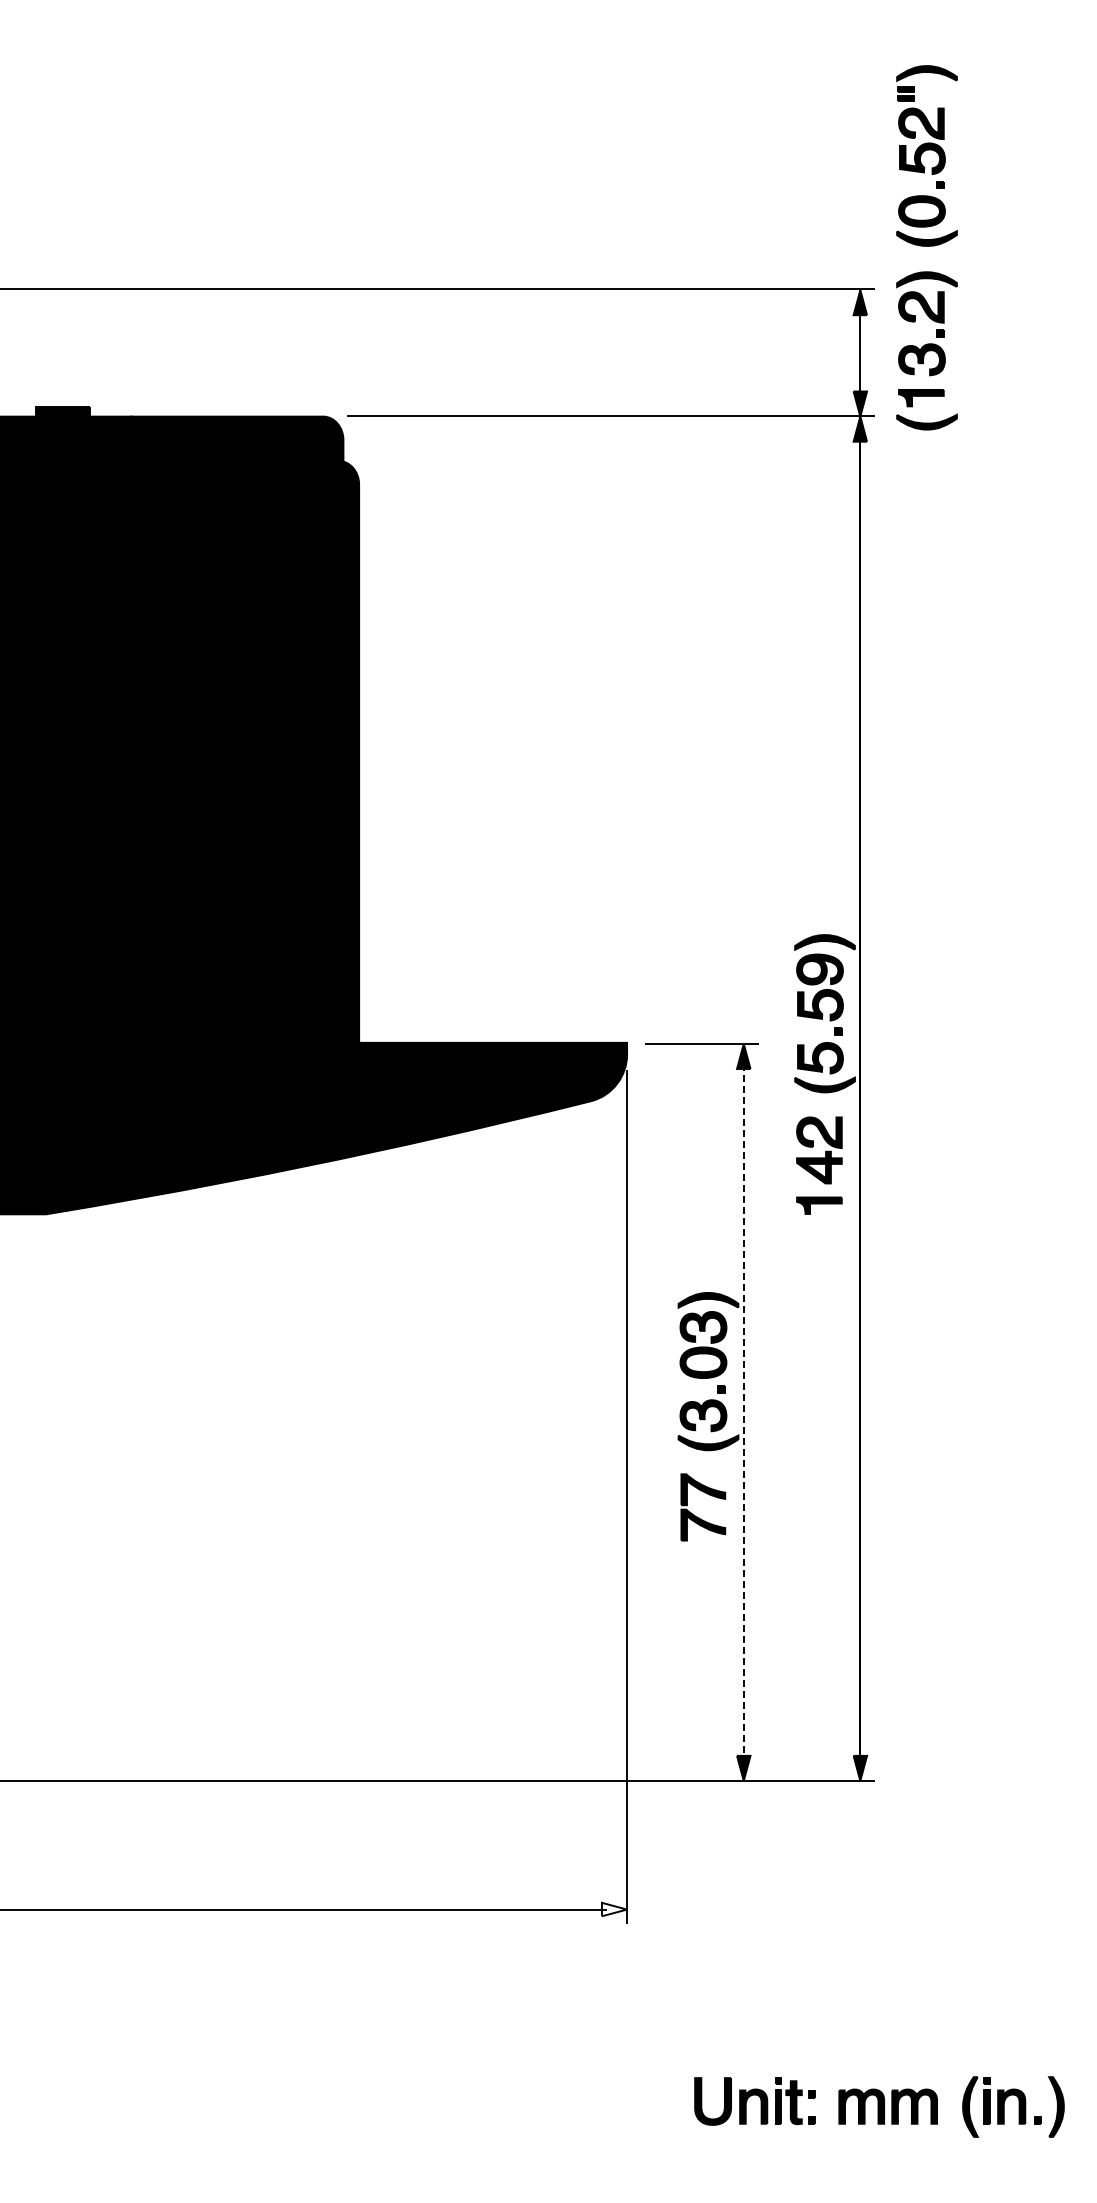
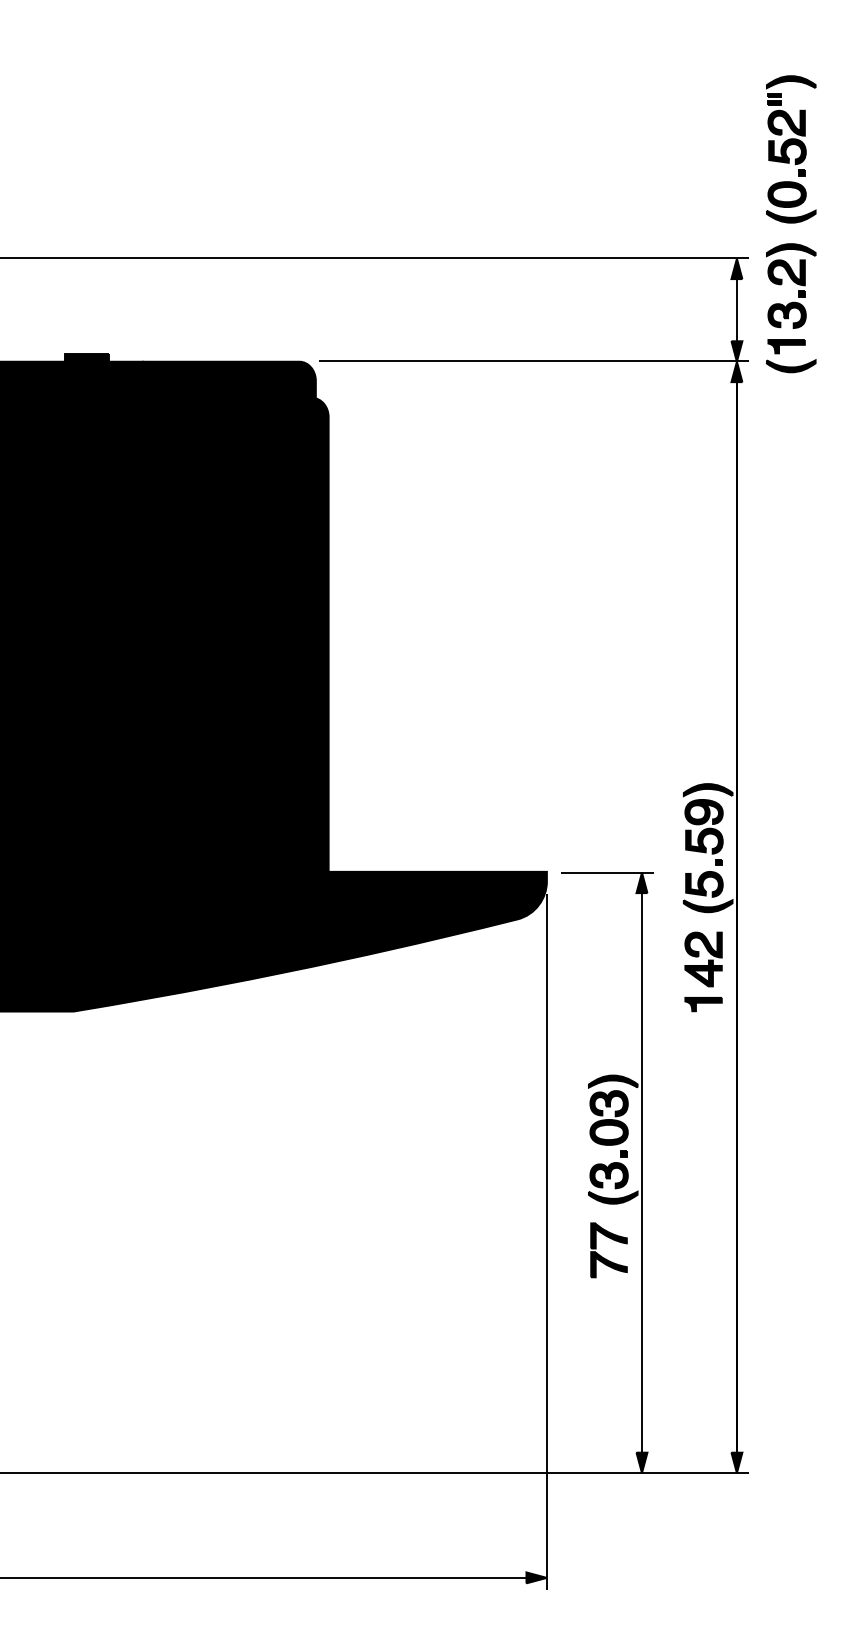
line: (743, 1412) -> (641, 1172), dashed -> solid
fill: (614, 1909) -> (536, 1577), added

